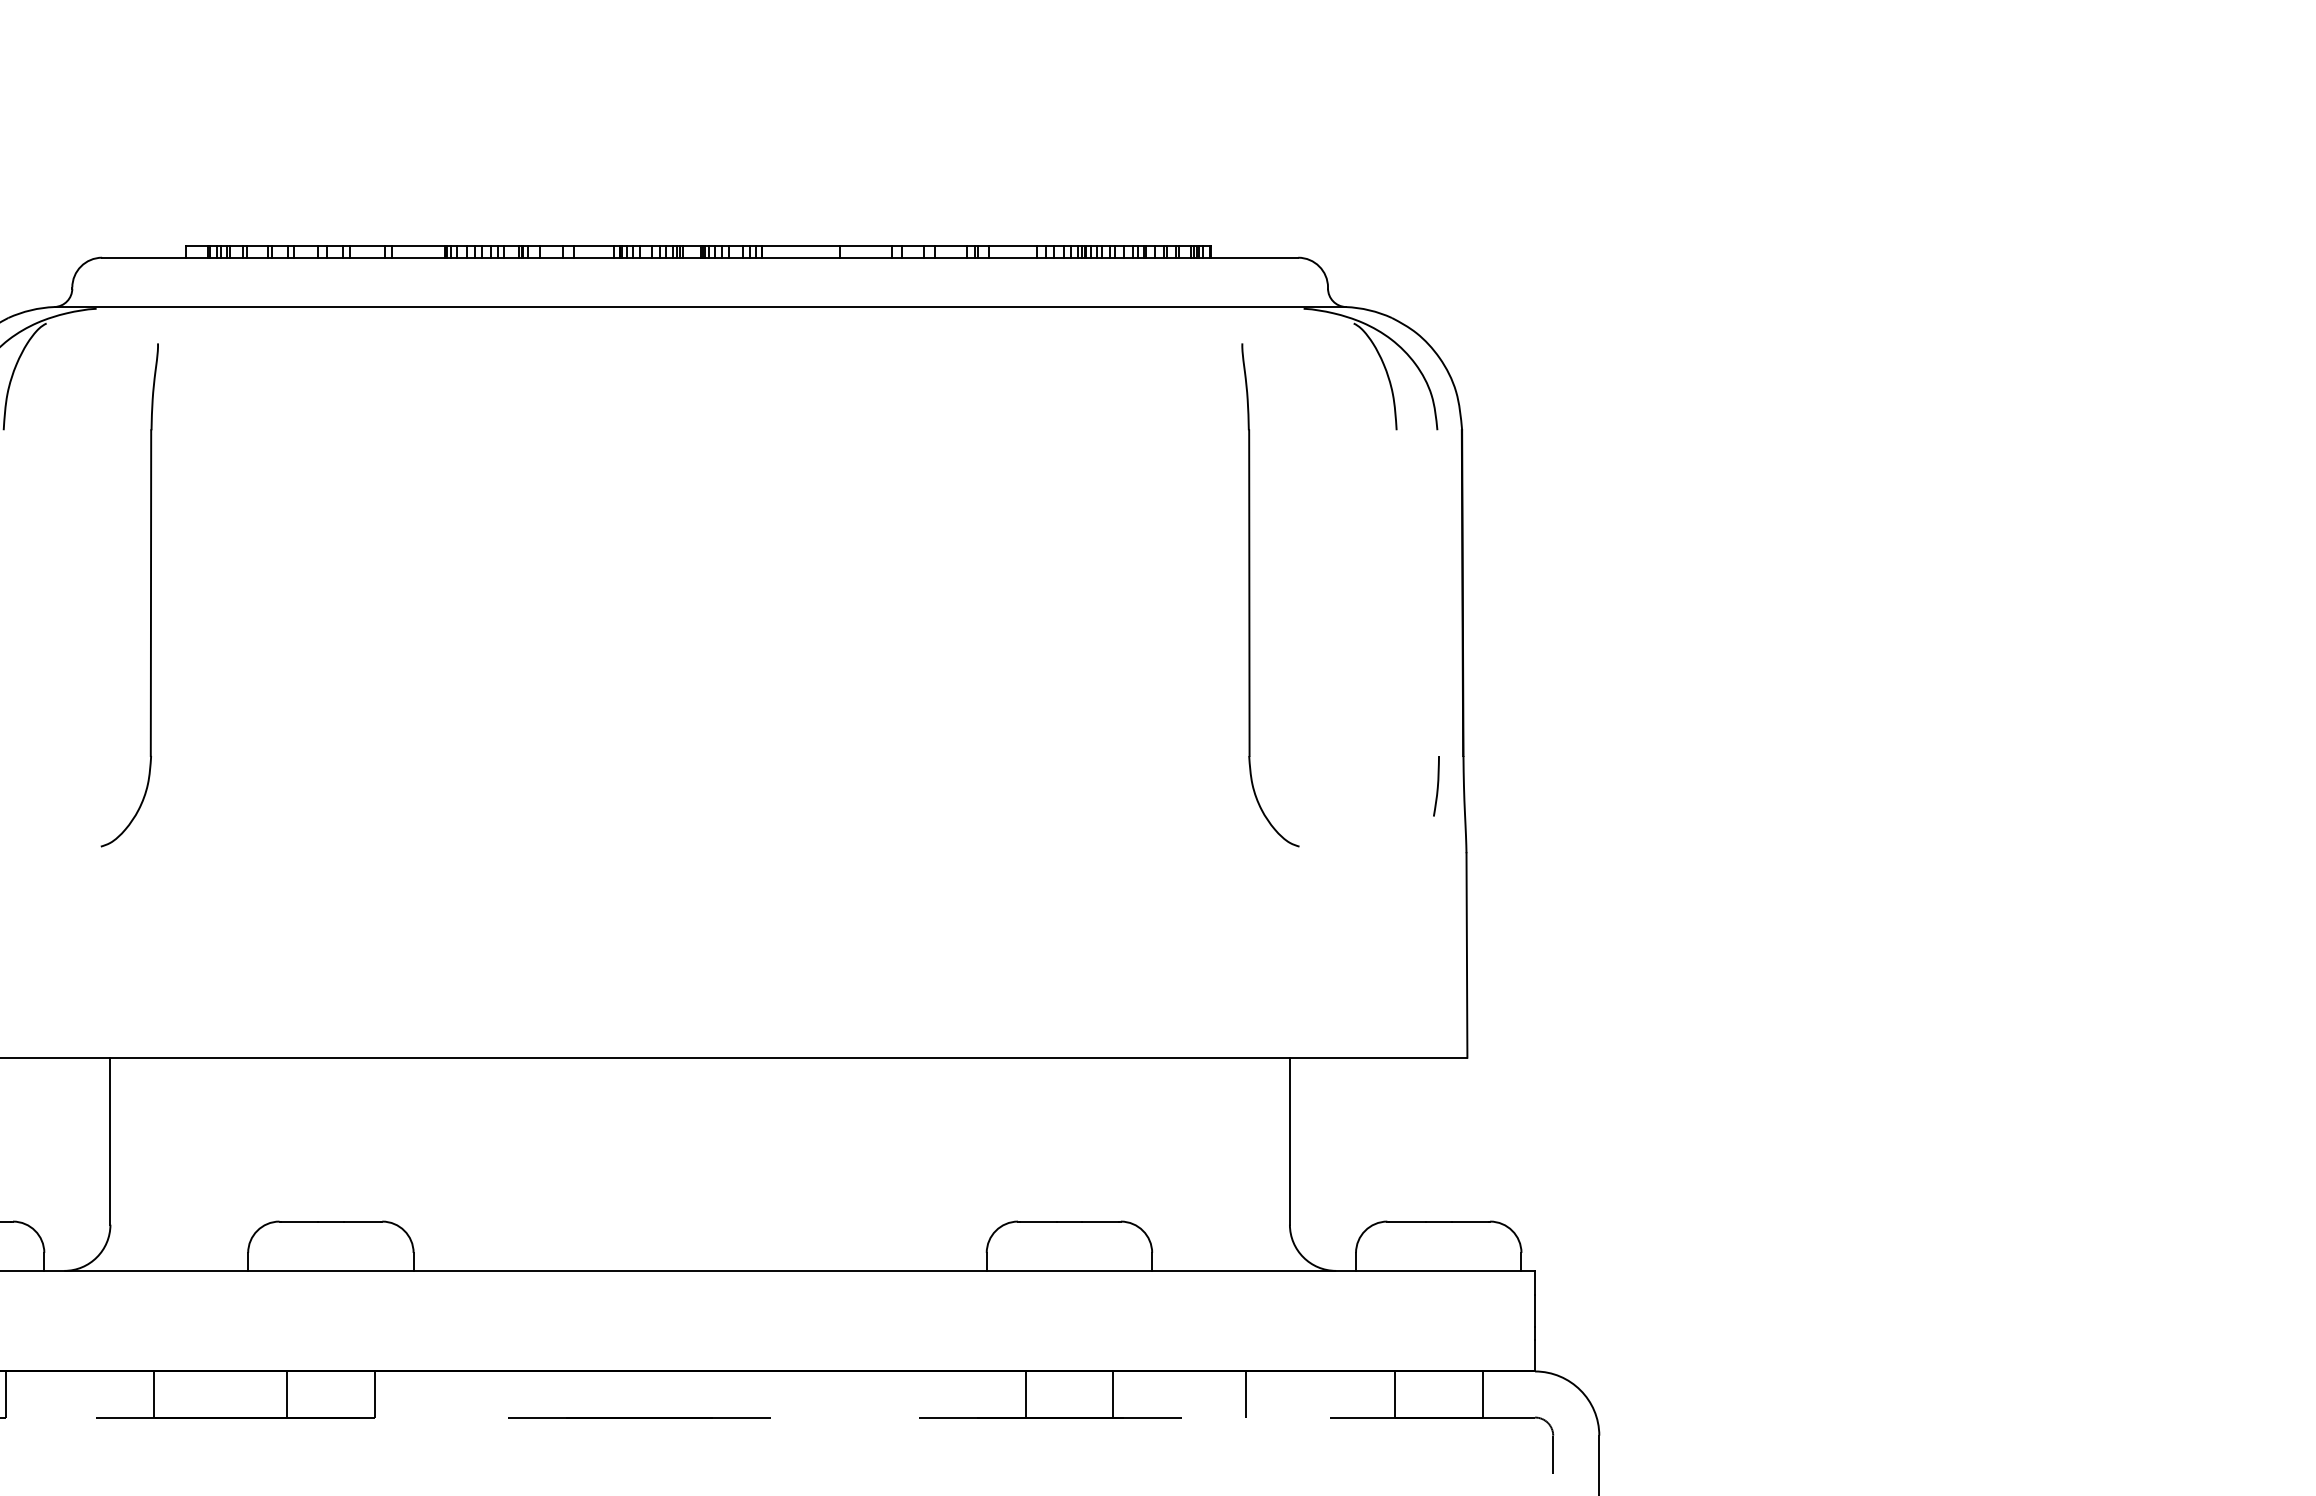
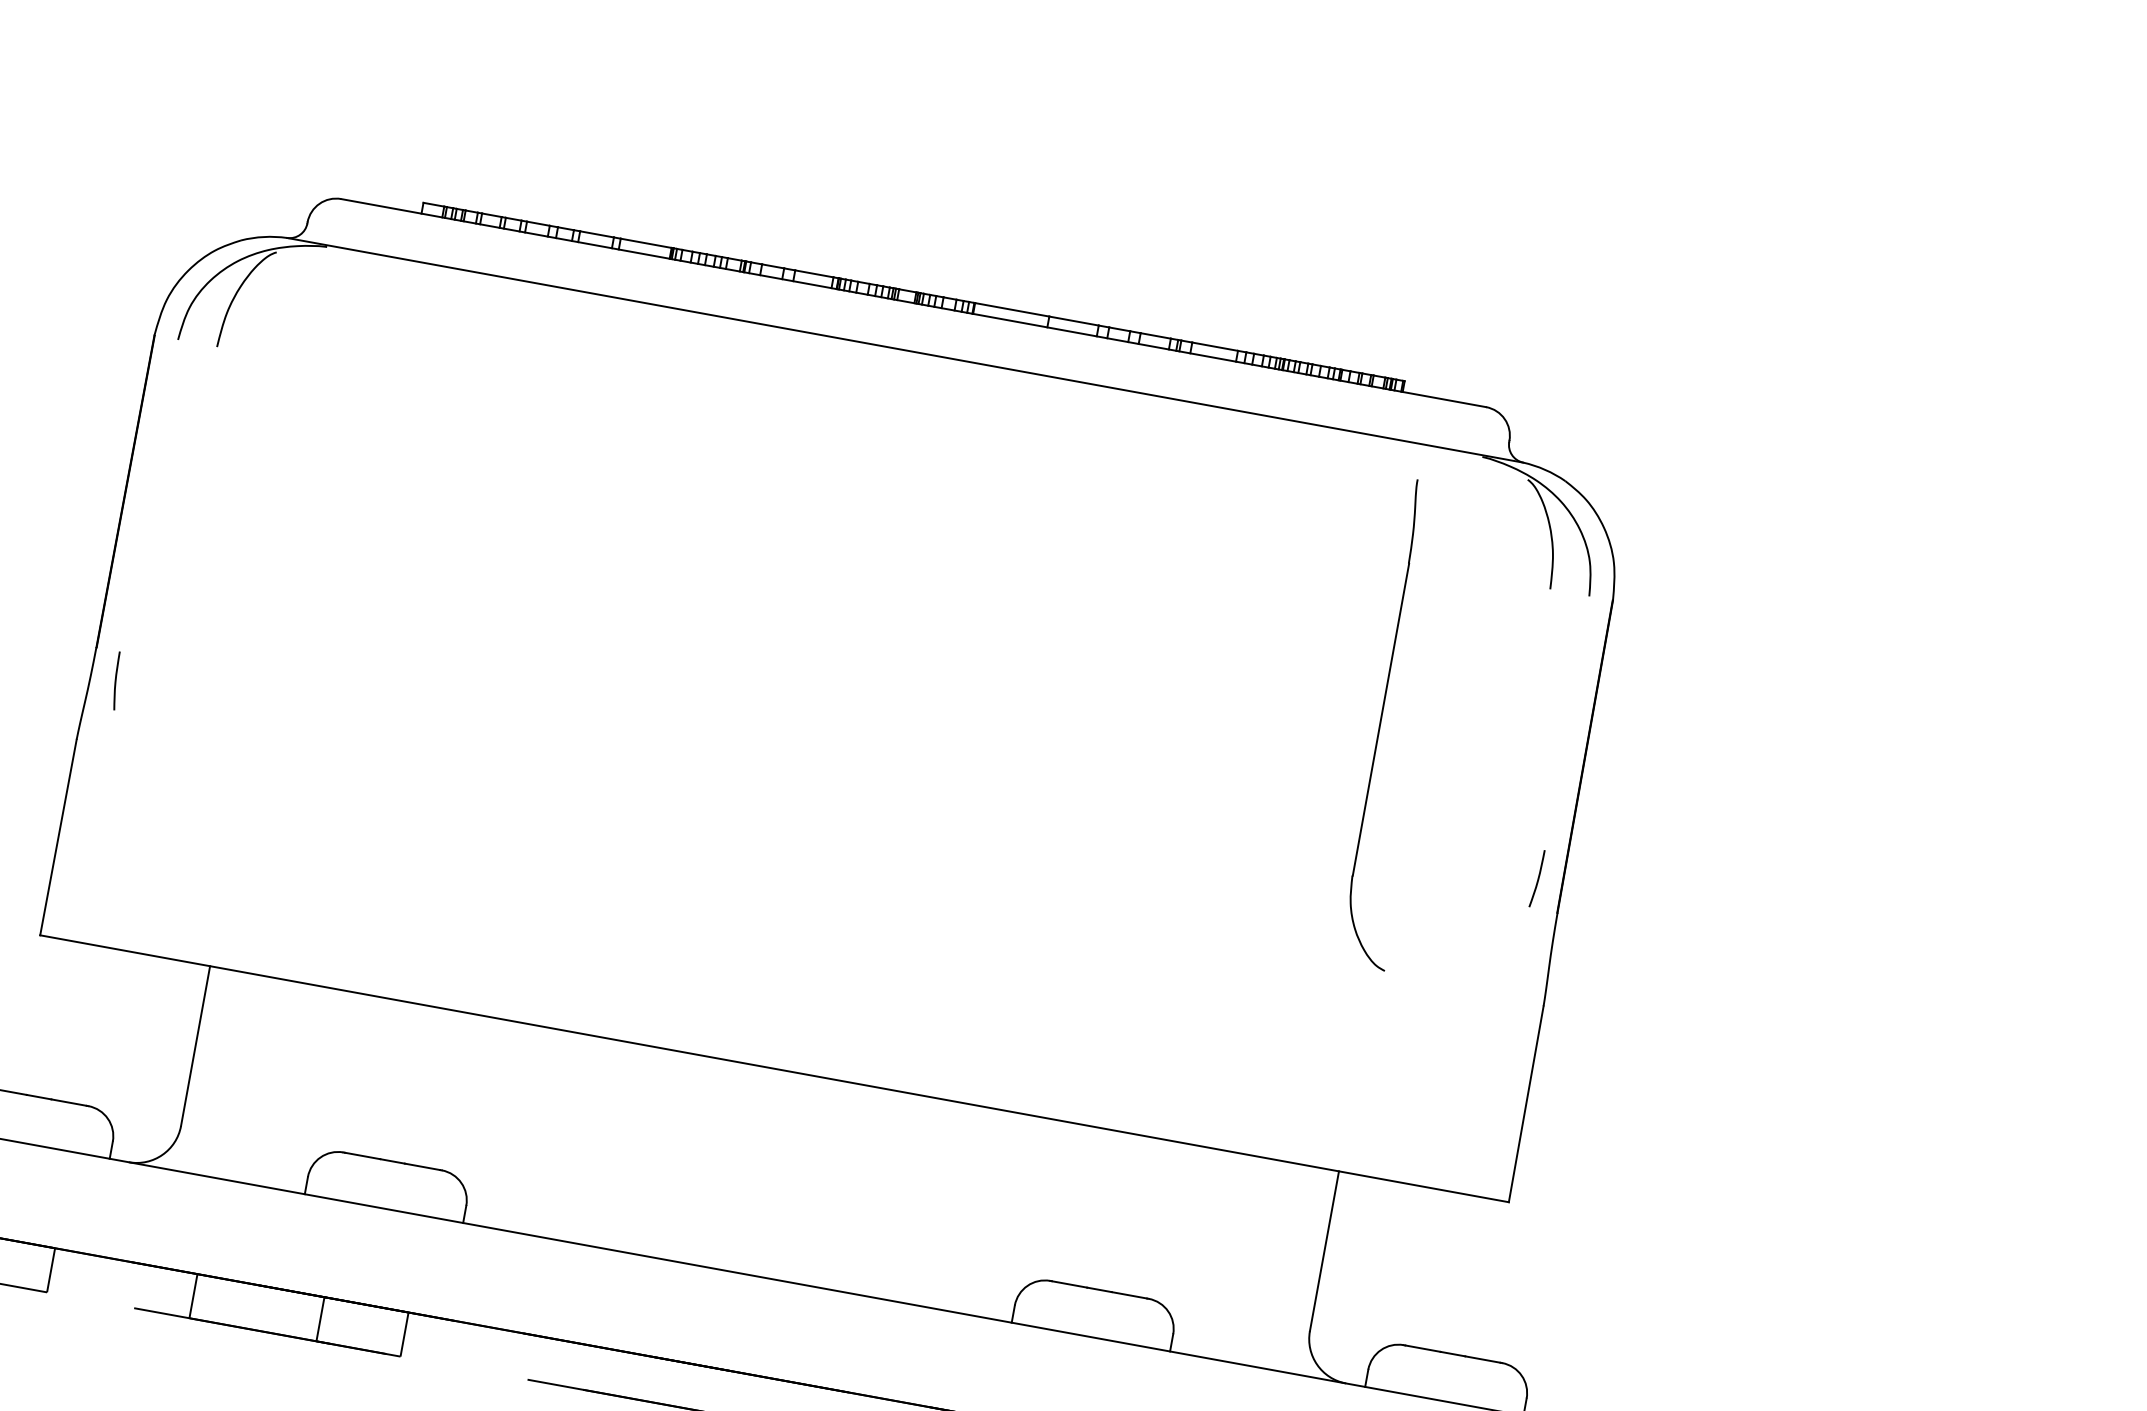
part: (150, 595) -> (328, 530), removed
curve: (1437, 786) -> (1538, 879), moved

